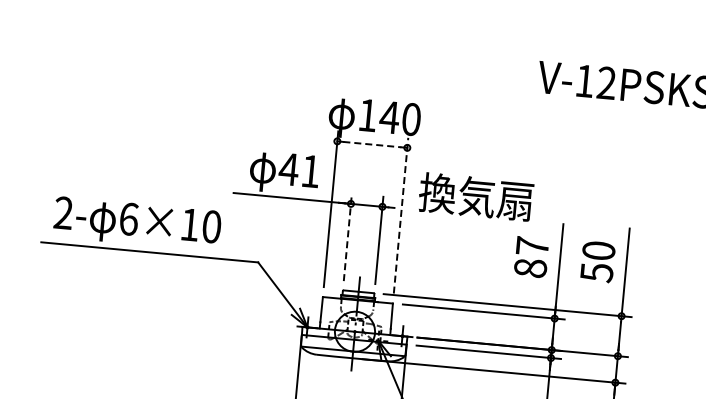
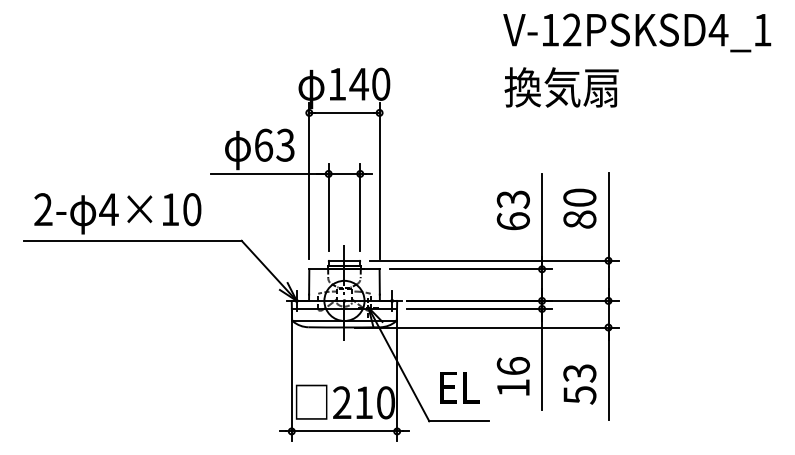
line: (372, 144) -> (344, 112), dashed -> solid
text: (298, 169) -> (273, 144), 41 -> 63
text: (475, 196) -> (561, 87), moved
line: (400, 215) -> (379, 180), dashed -> solid
text: (128, 218) -> (108, 209), 6×10 -> 4×10
line: (347, 237) -> (328, 207), dashed -> solid
text: (530, 257) -> (512, 210), 87 -> 63
text: (596, 272) -> (579, 219), 50 -> 80

